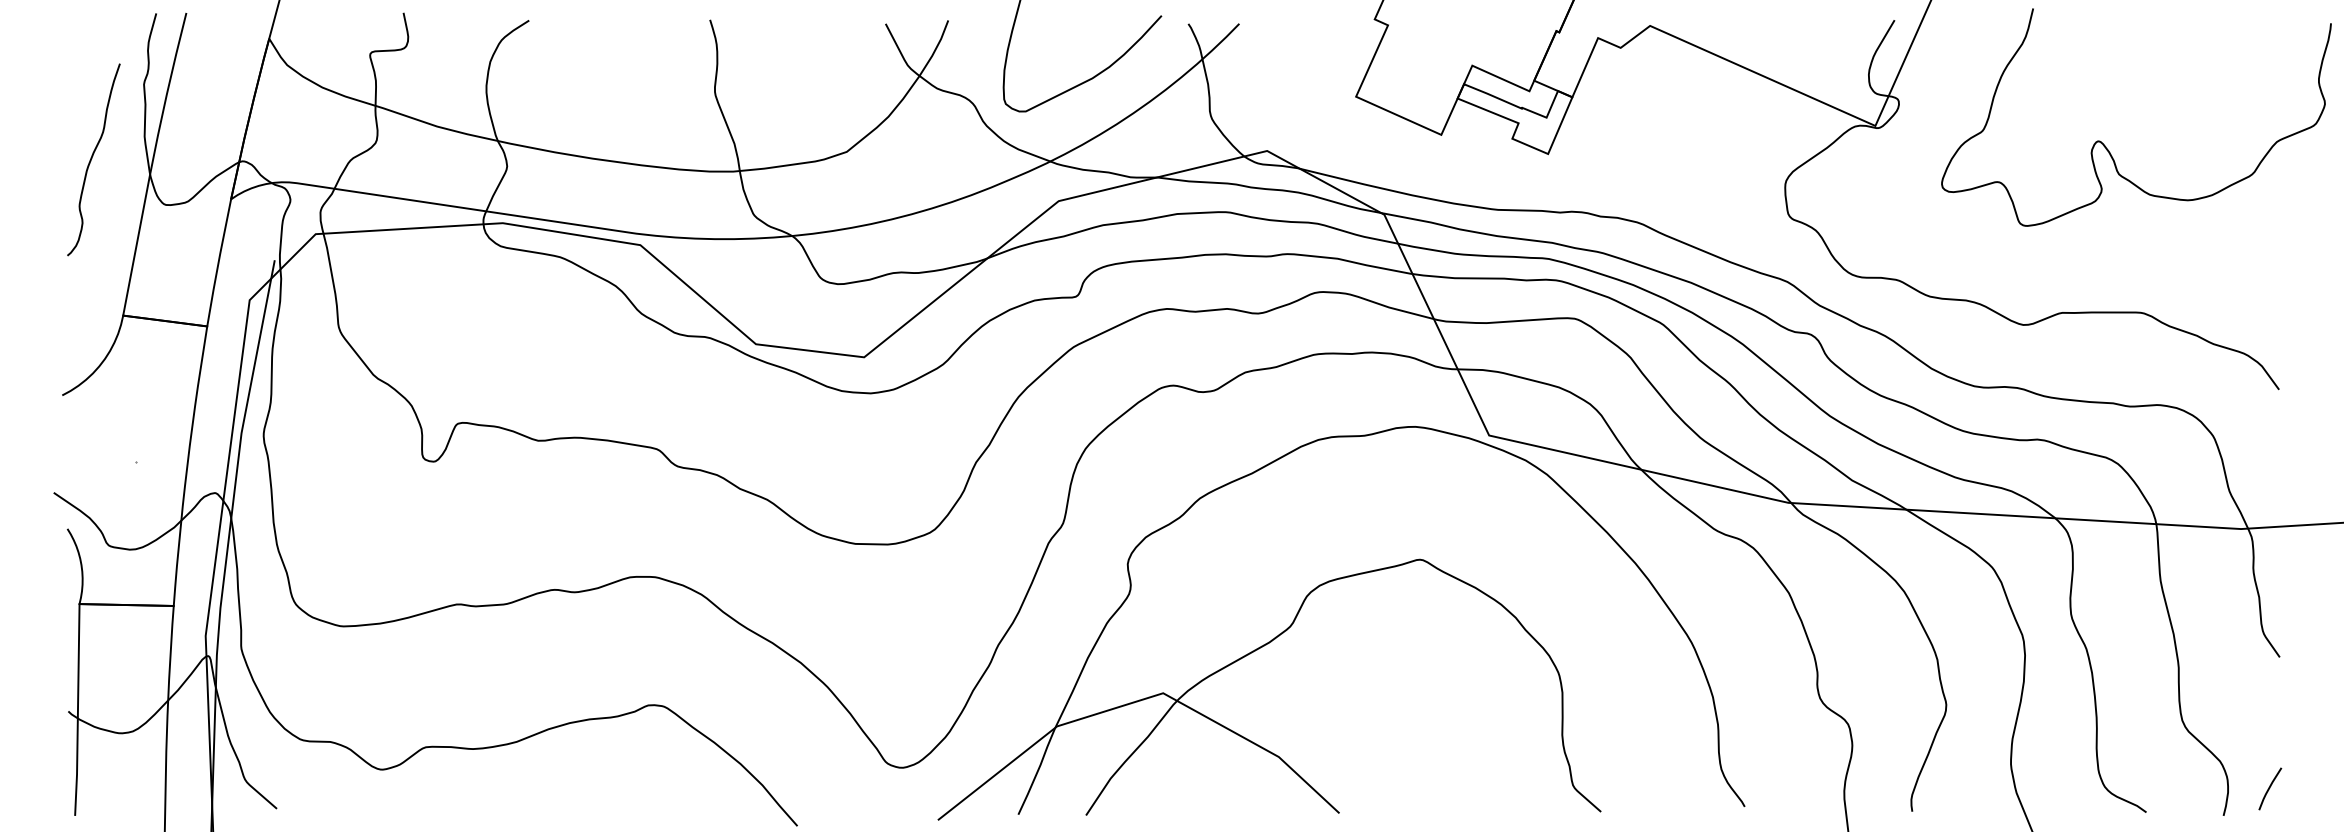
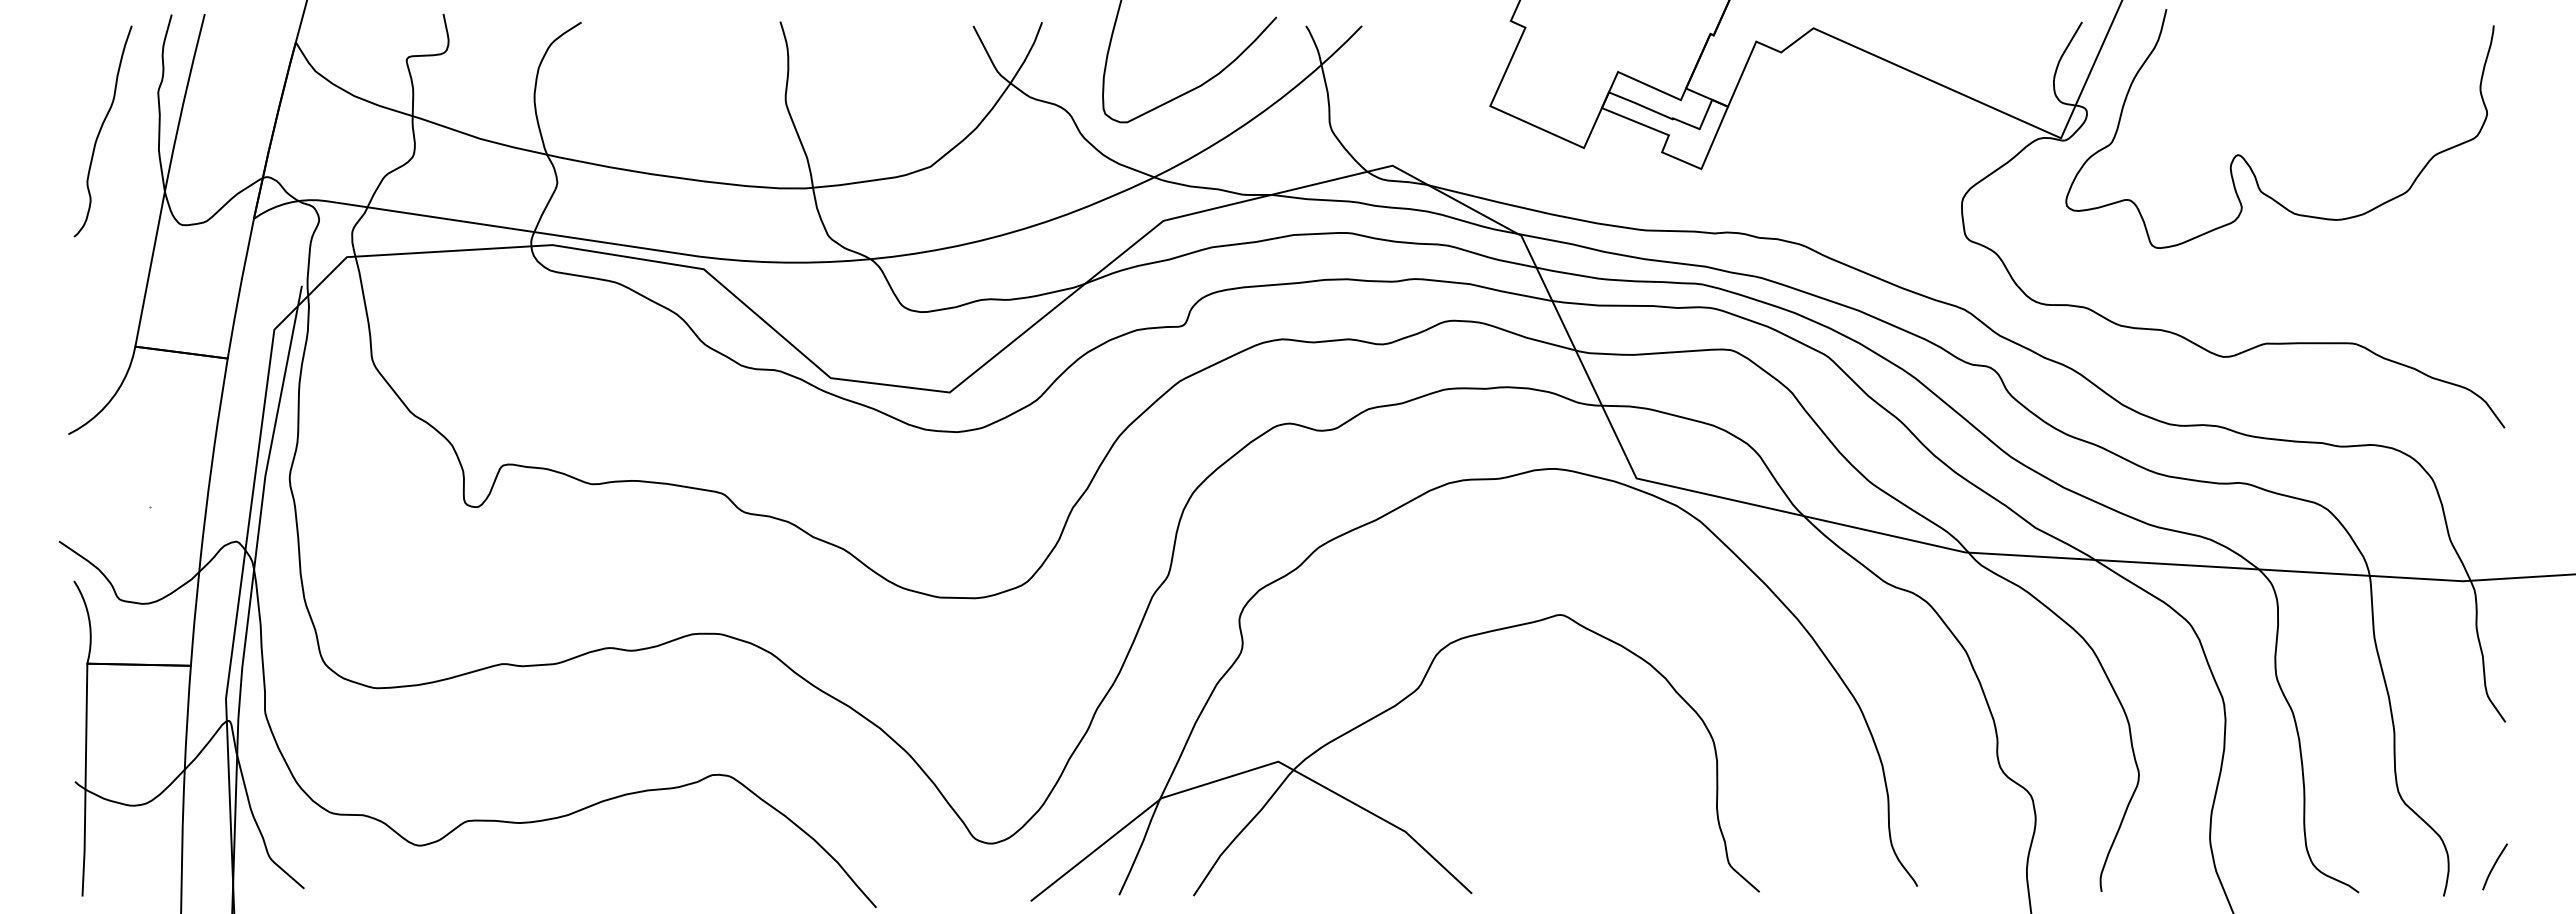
curve: (2106, 146) -> (2246, 160), moved
curve: (92, 158) -> (101, 130), moved

